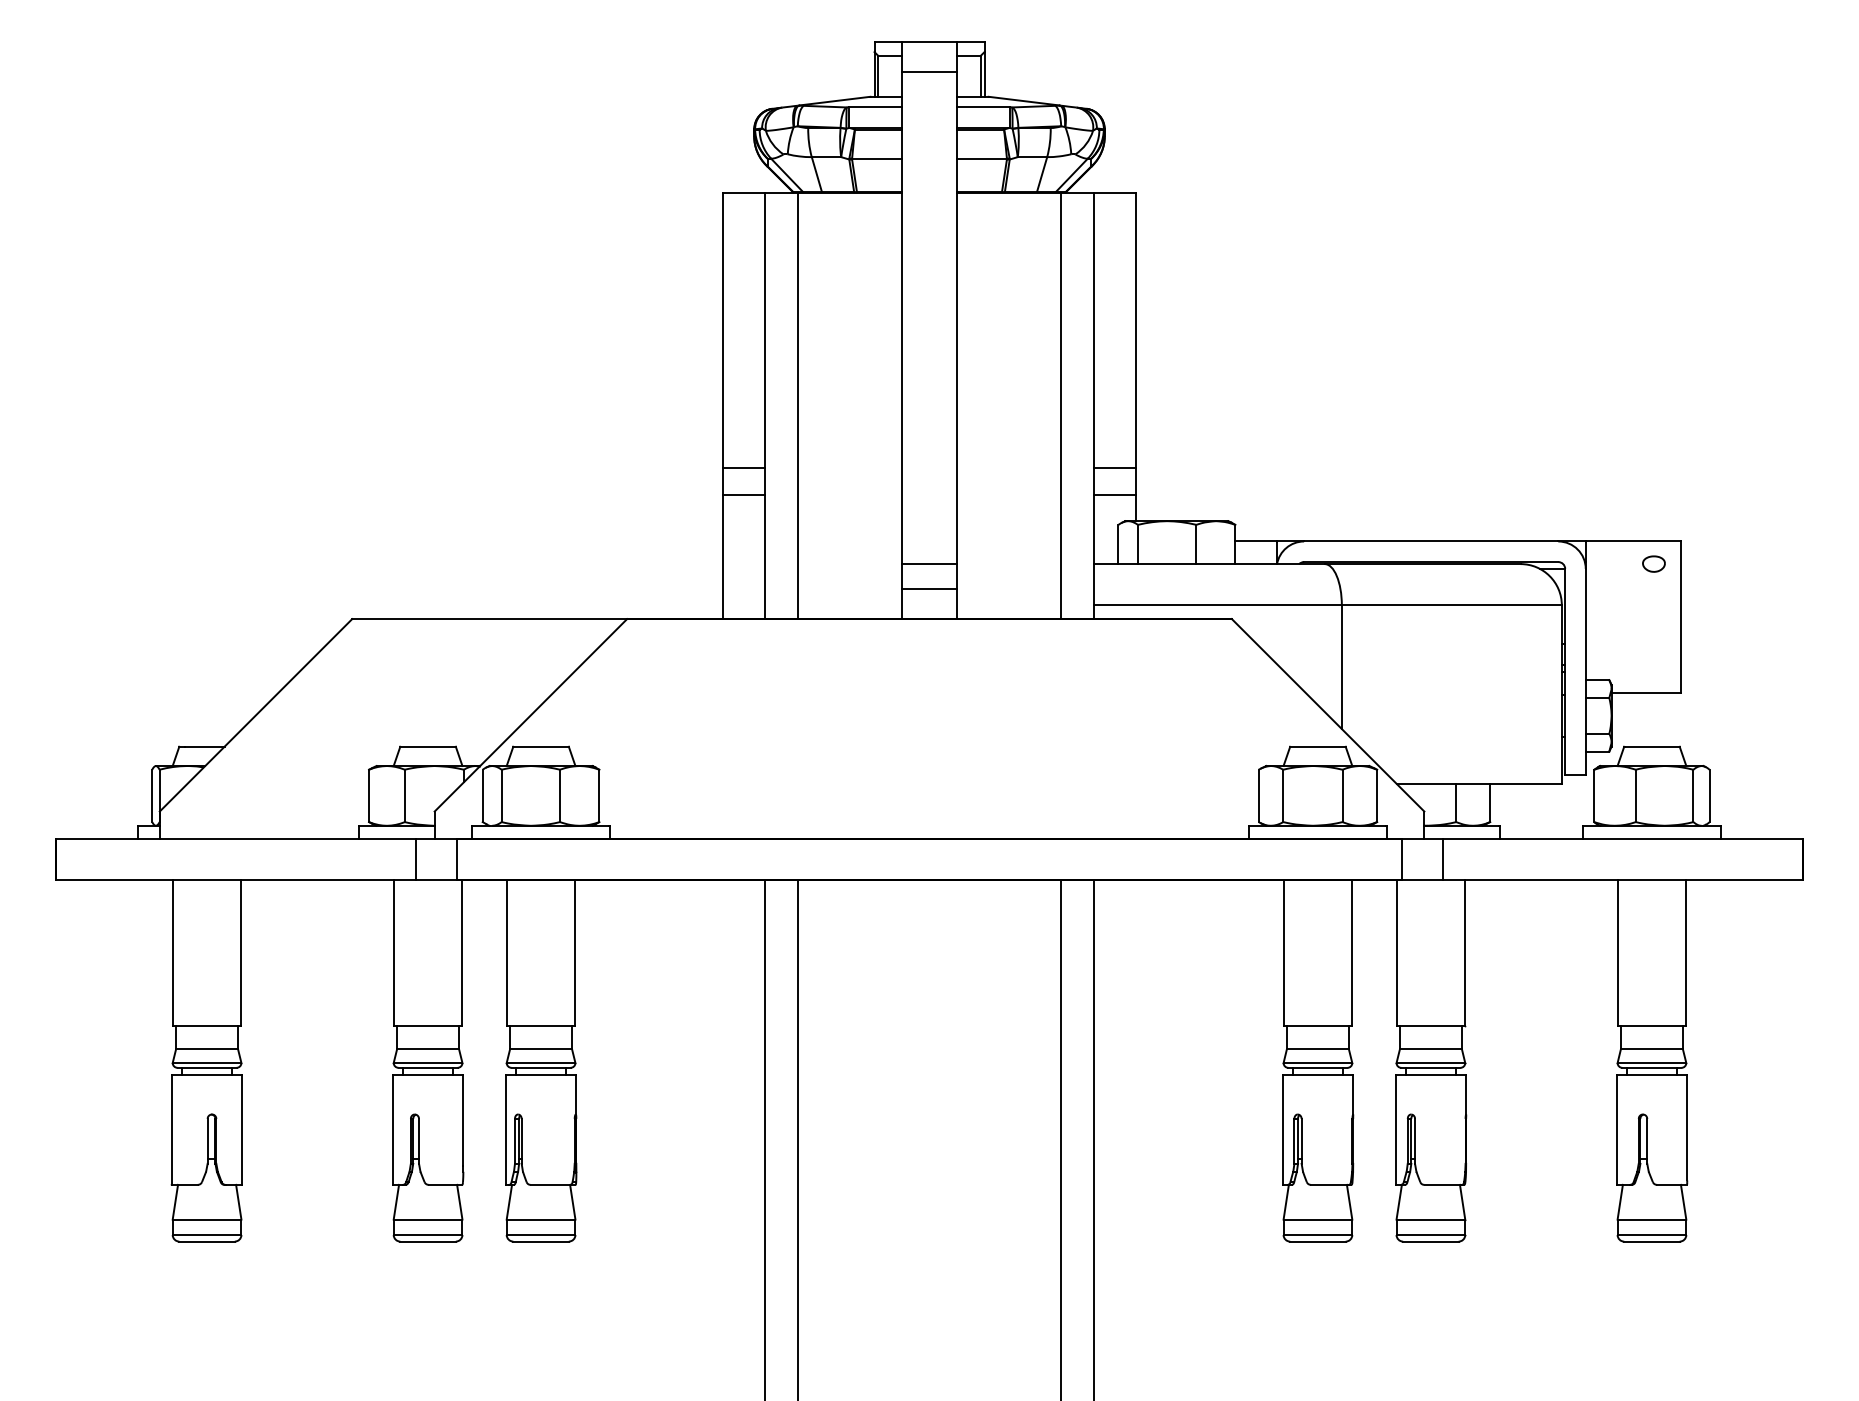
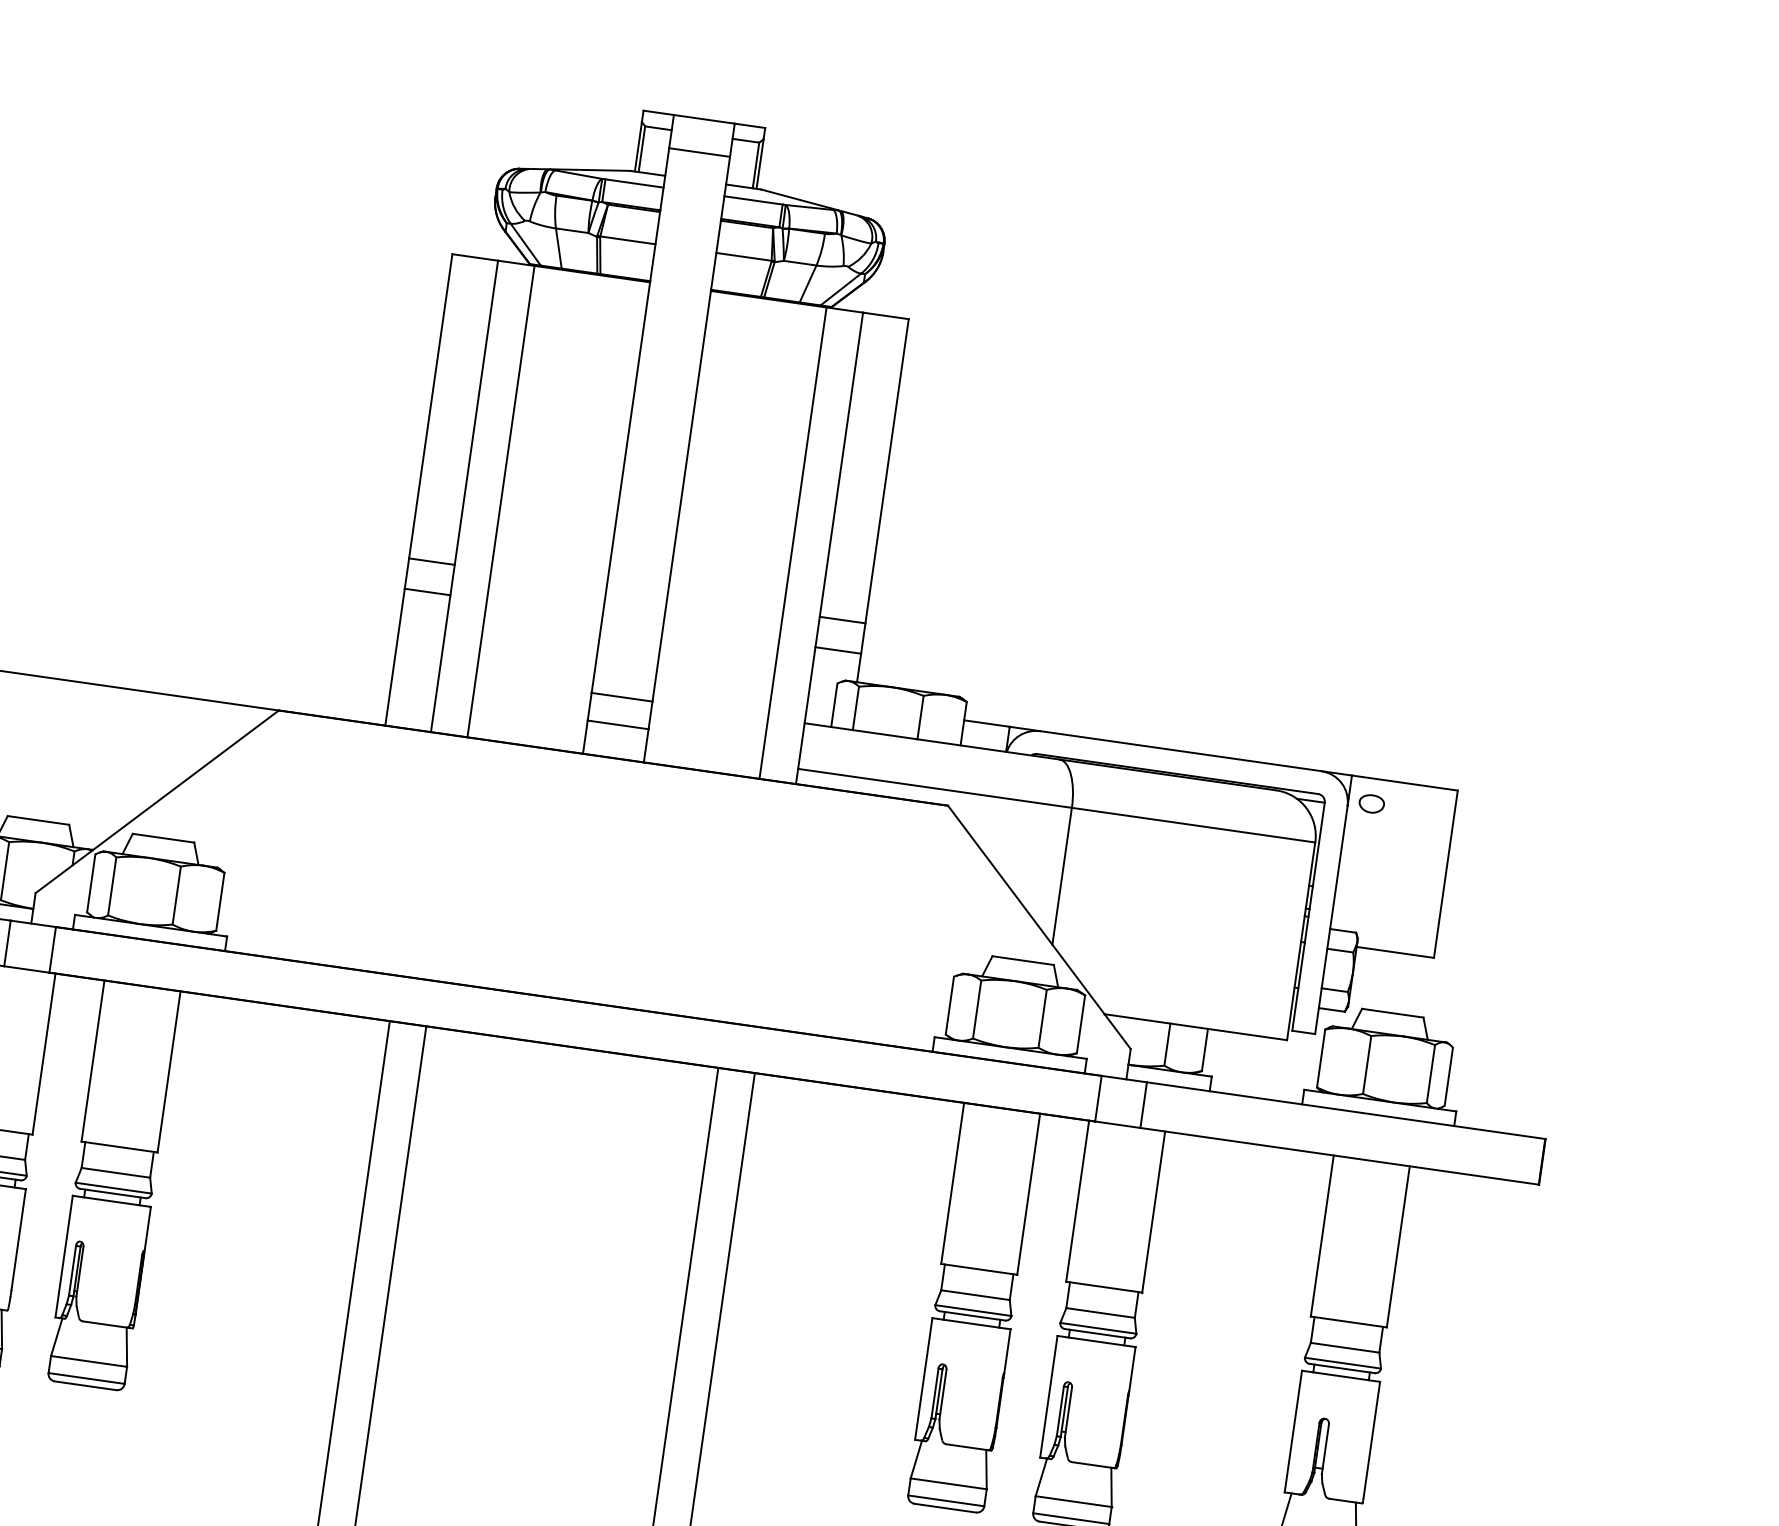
part: (1653, 563) -> (1371, 803), moved

